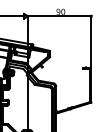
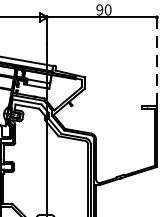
line: (91, 41) -> (157, 61), solid -> dashed

